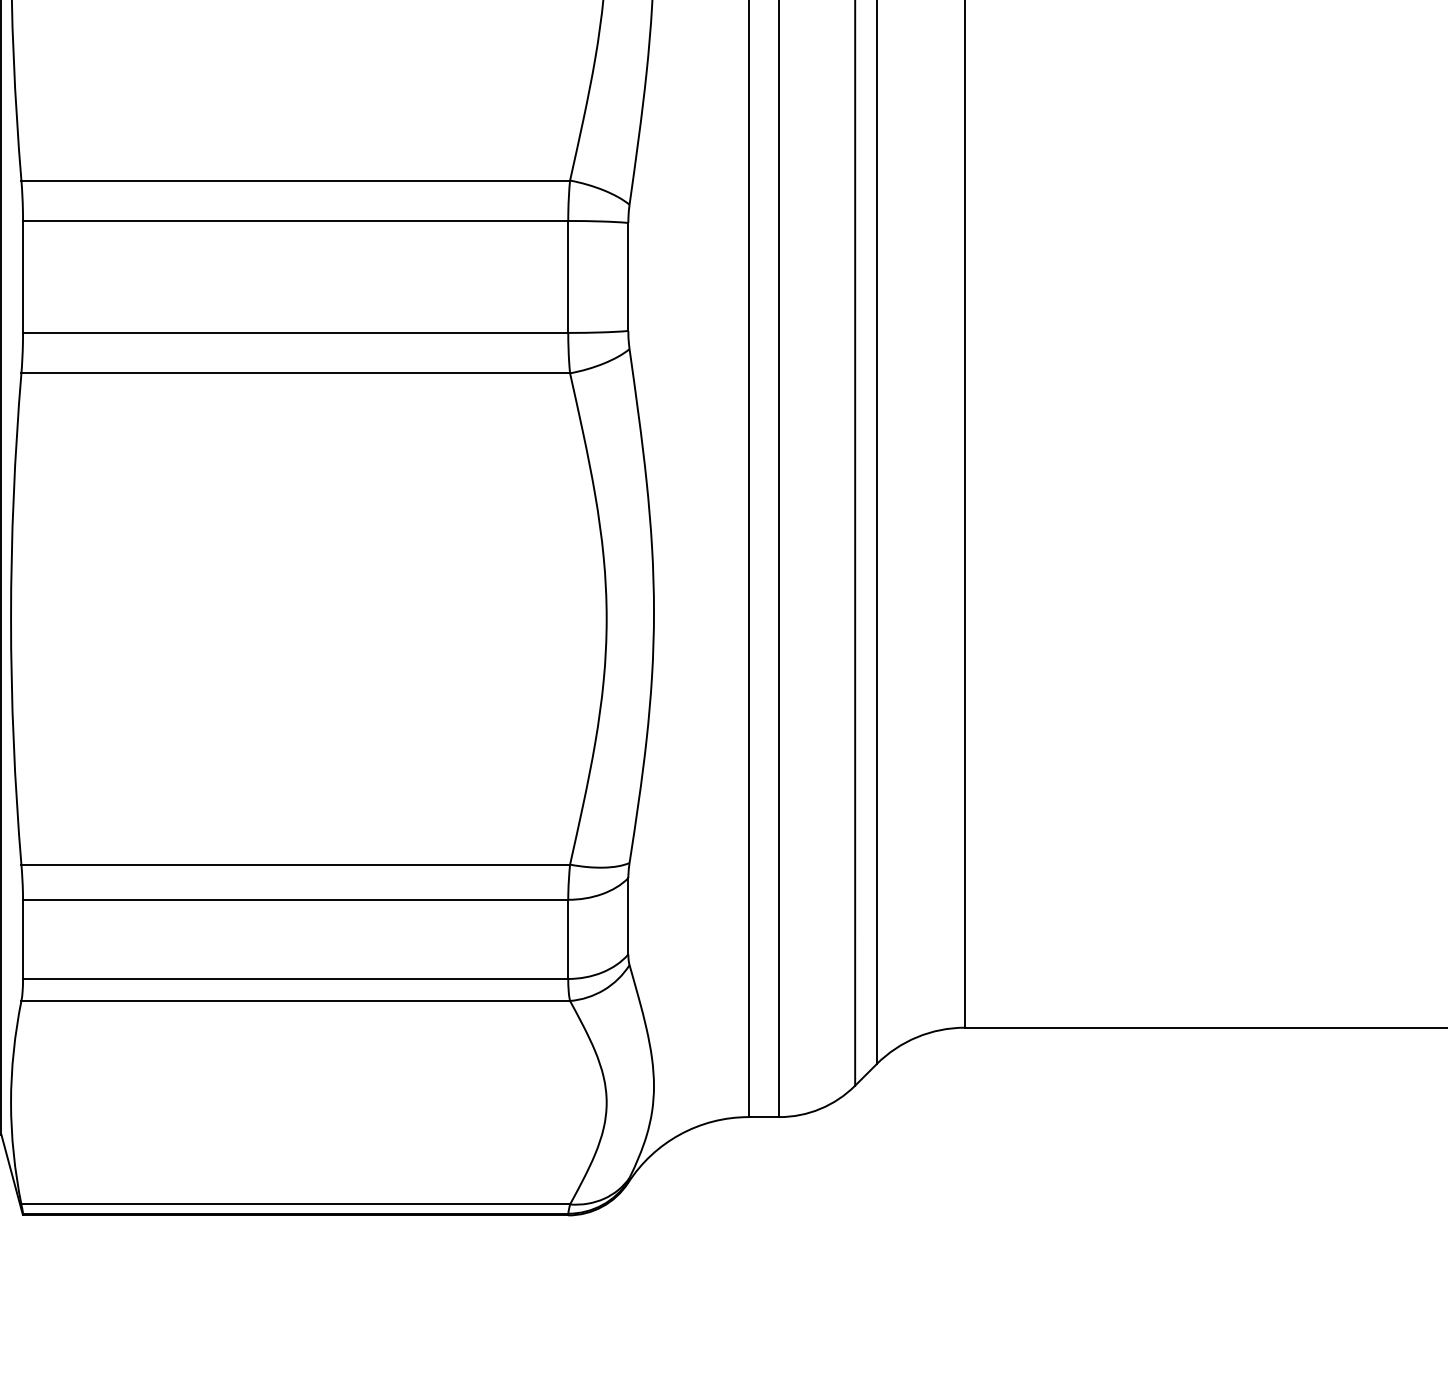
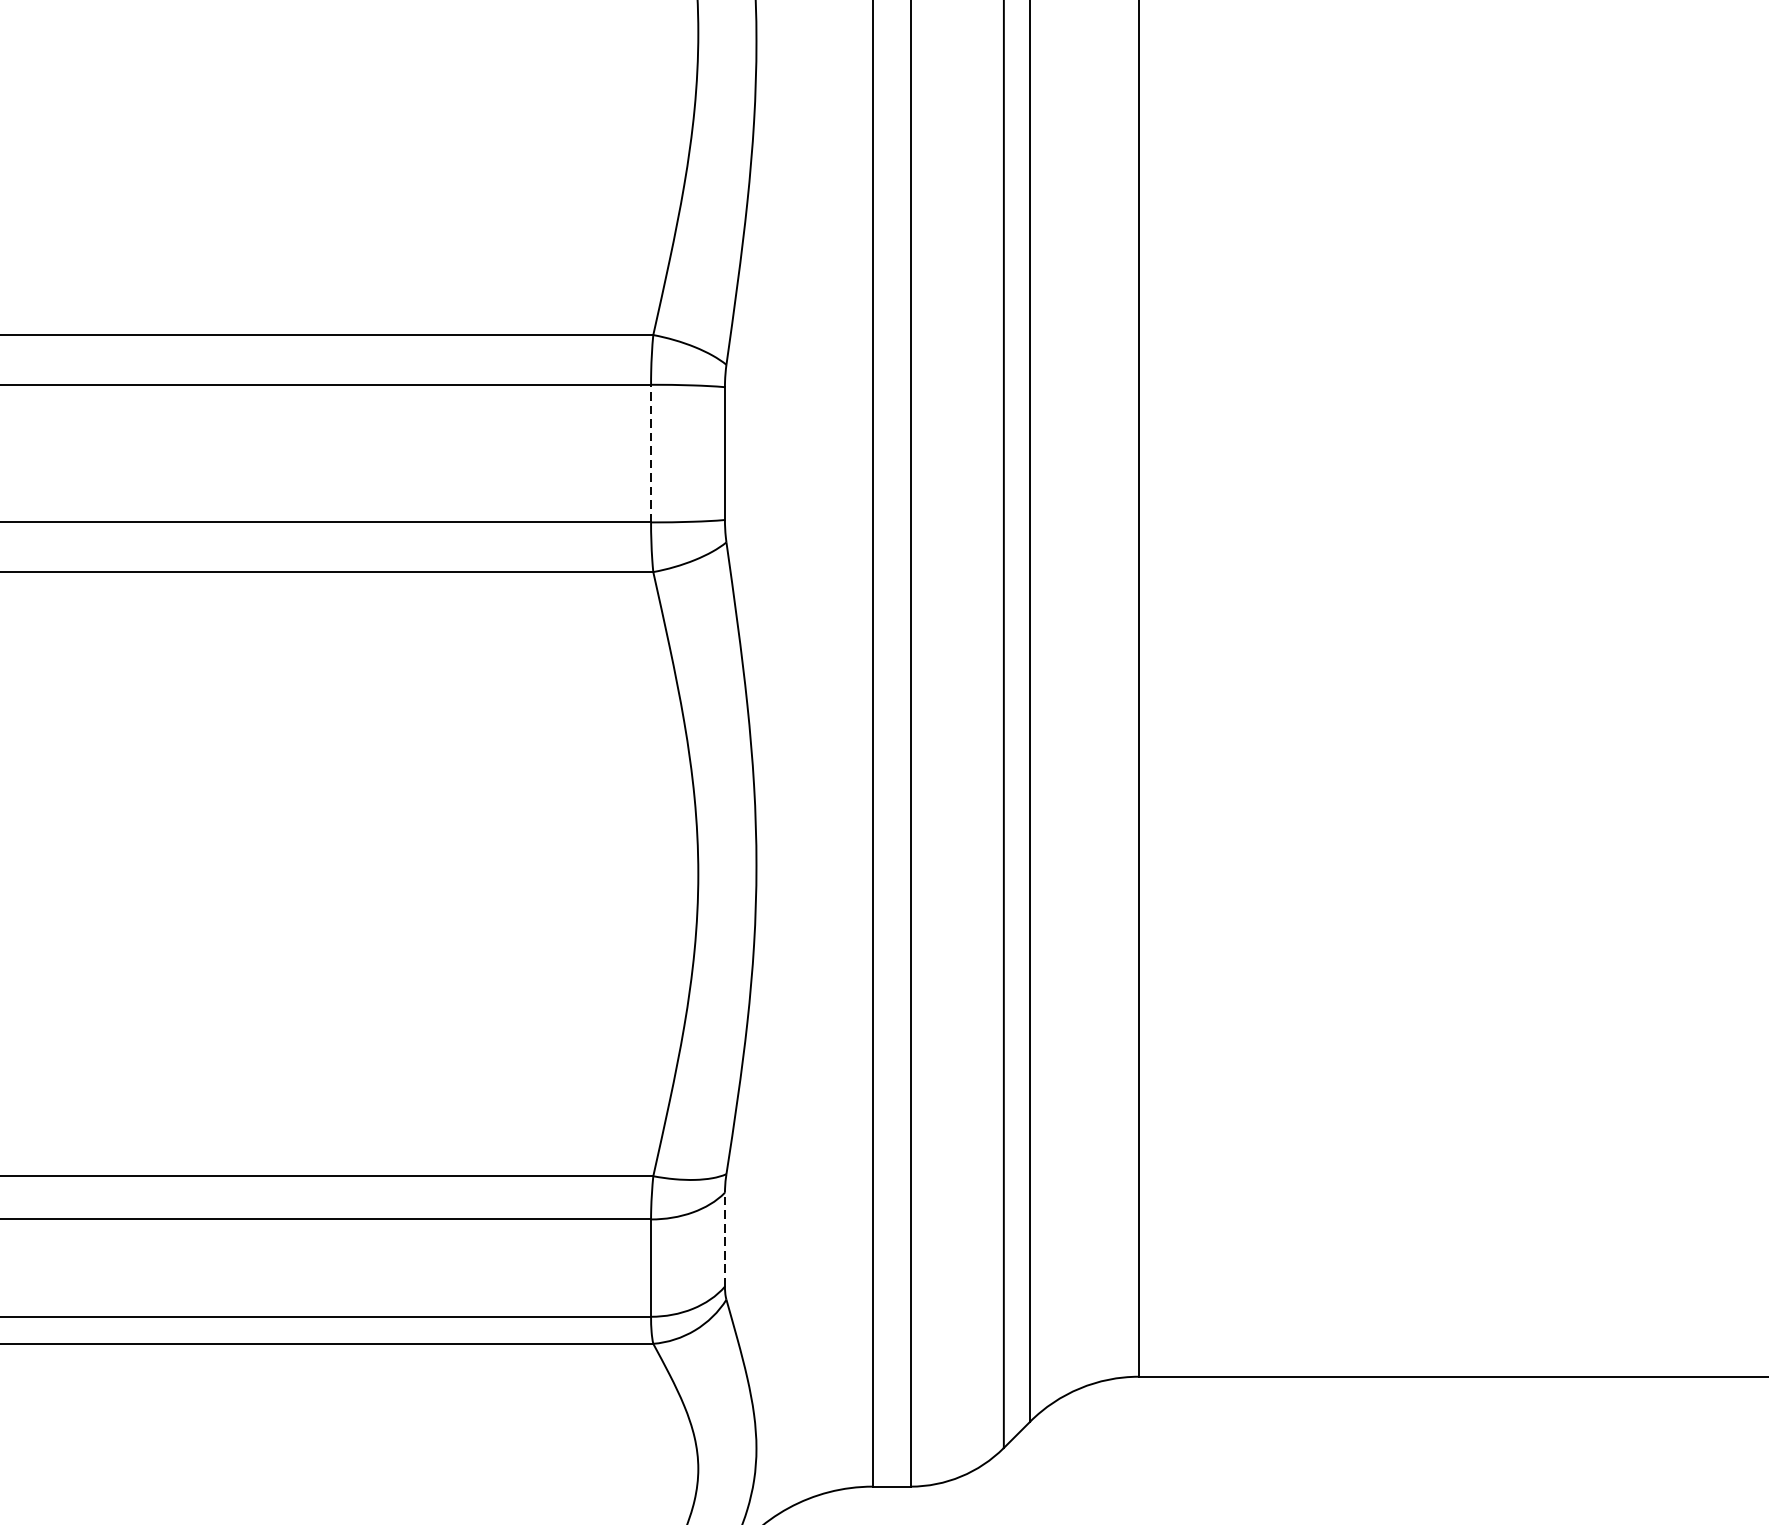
line: (568, 276) -> (651, 453), solid -> dashed
line: (628, 915) -> (725, 1238), solid -> dashed

